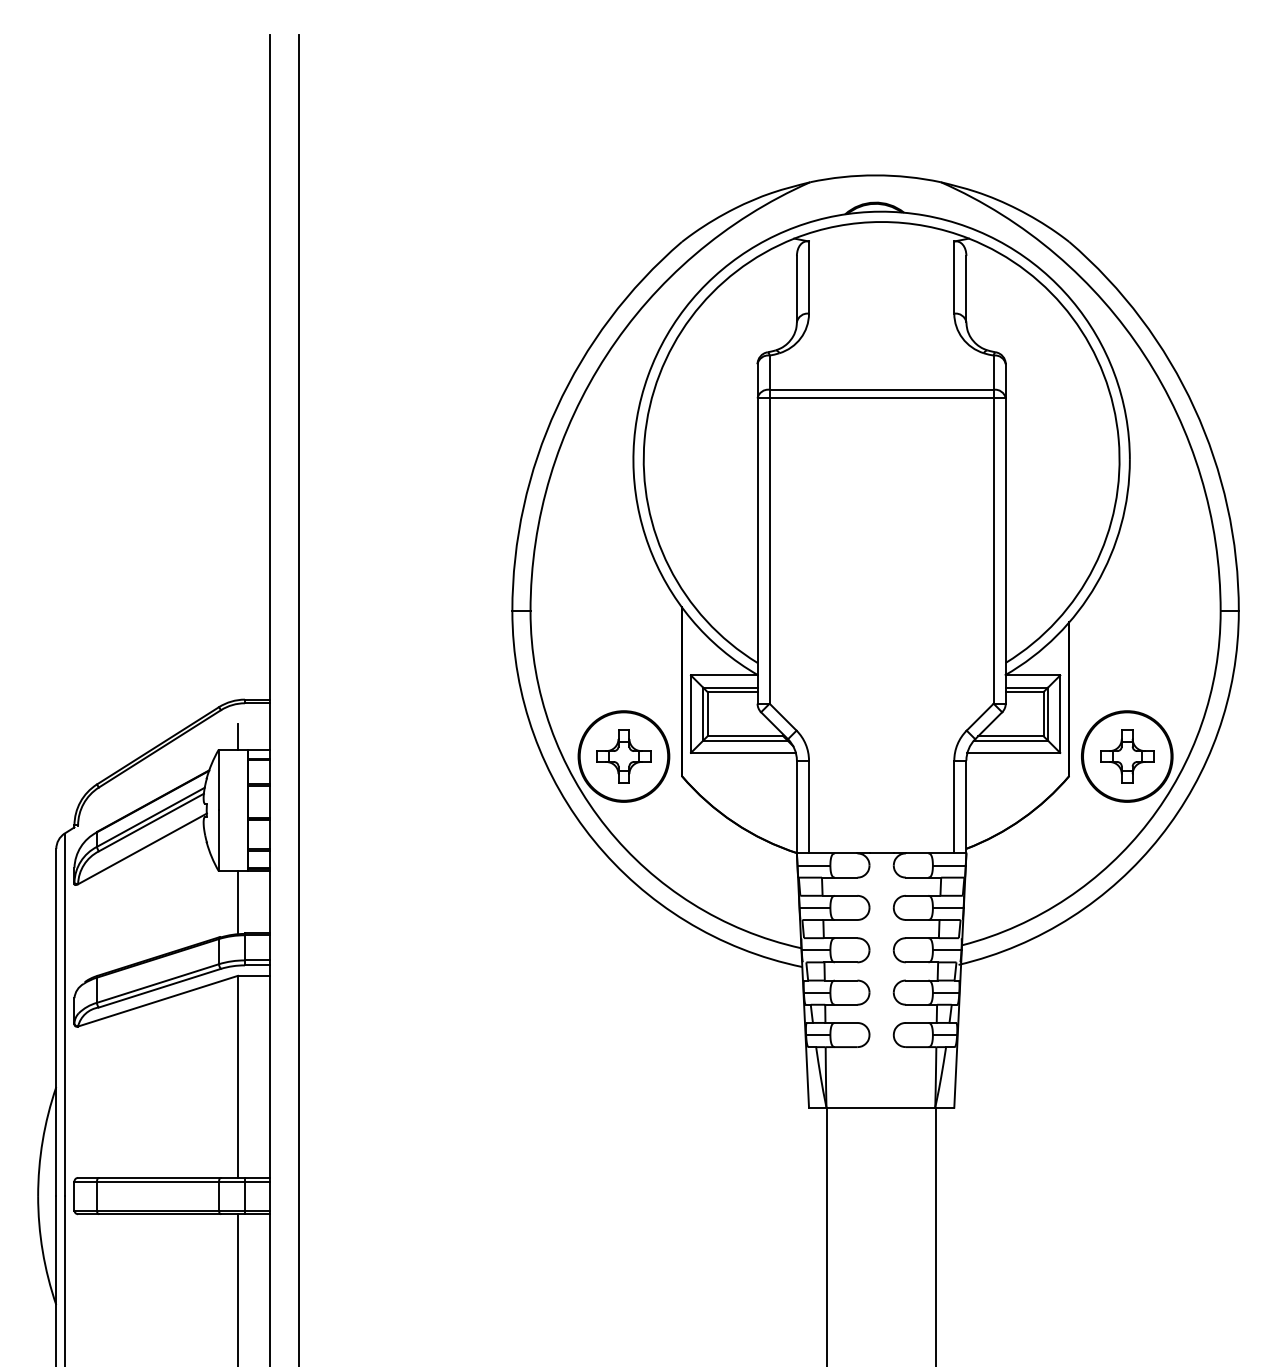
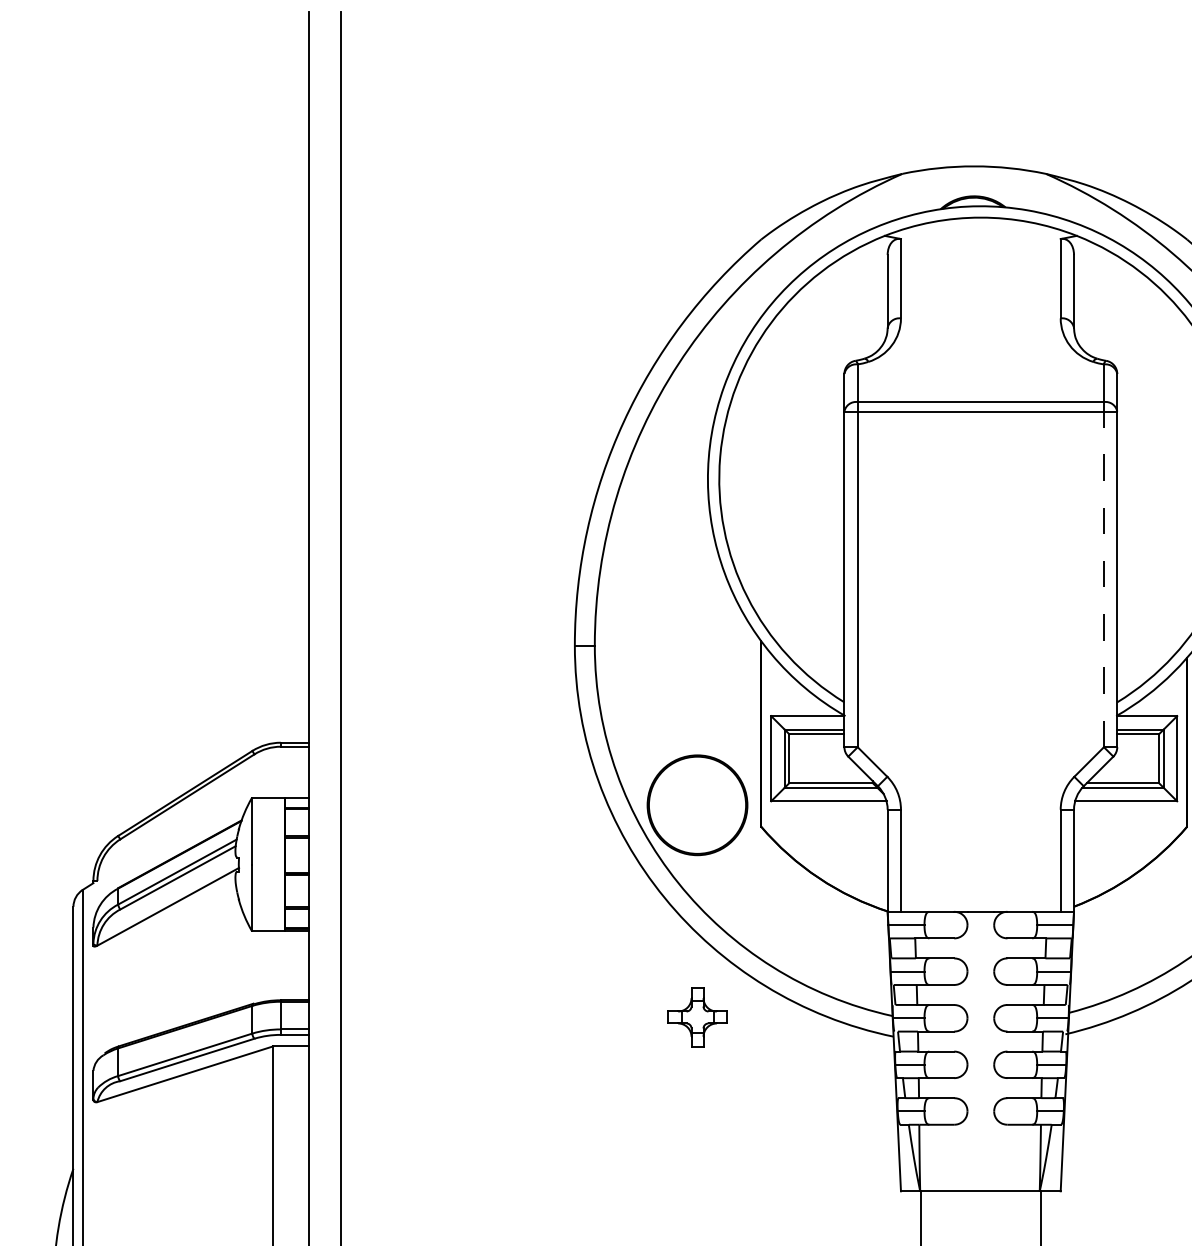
line: (993, 551) -> (1103, 579), solid -> dashed
line: (237, 736) -> (272, 783), removed
part: (623, 756) -> (697, 1017), moved
line: (237, 902) -> (272, 965), removed

